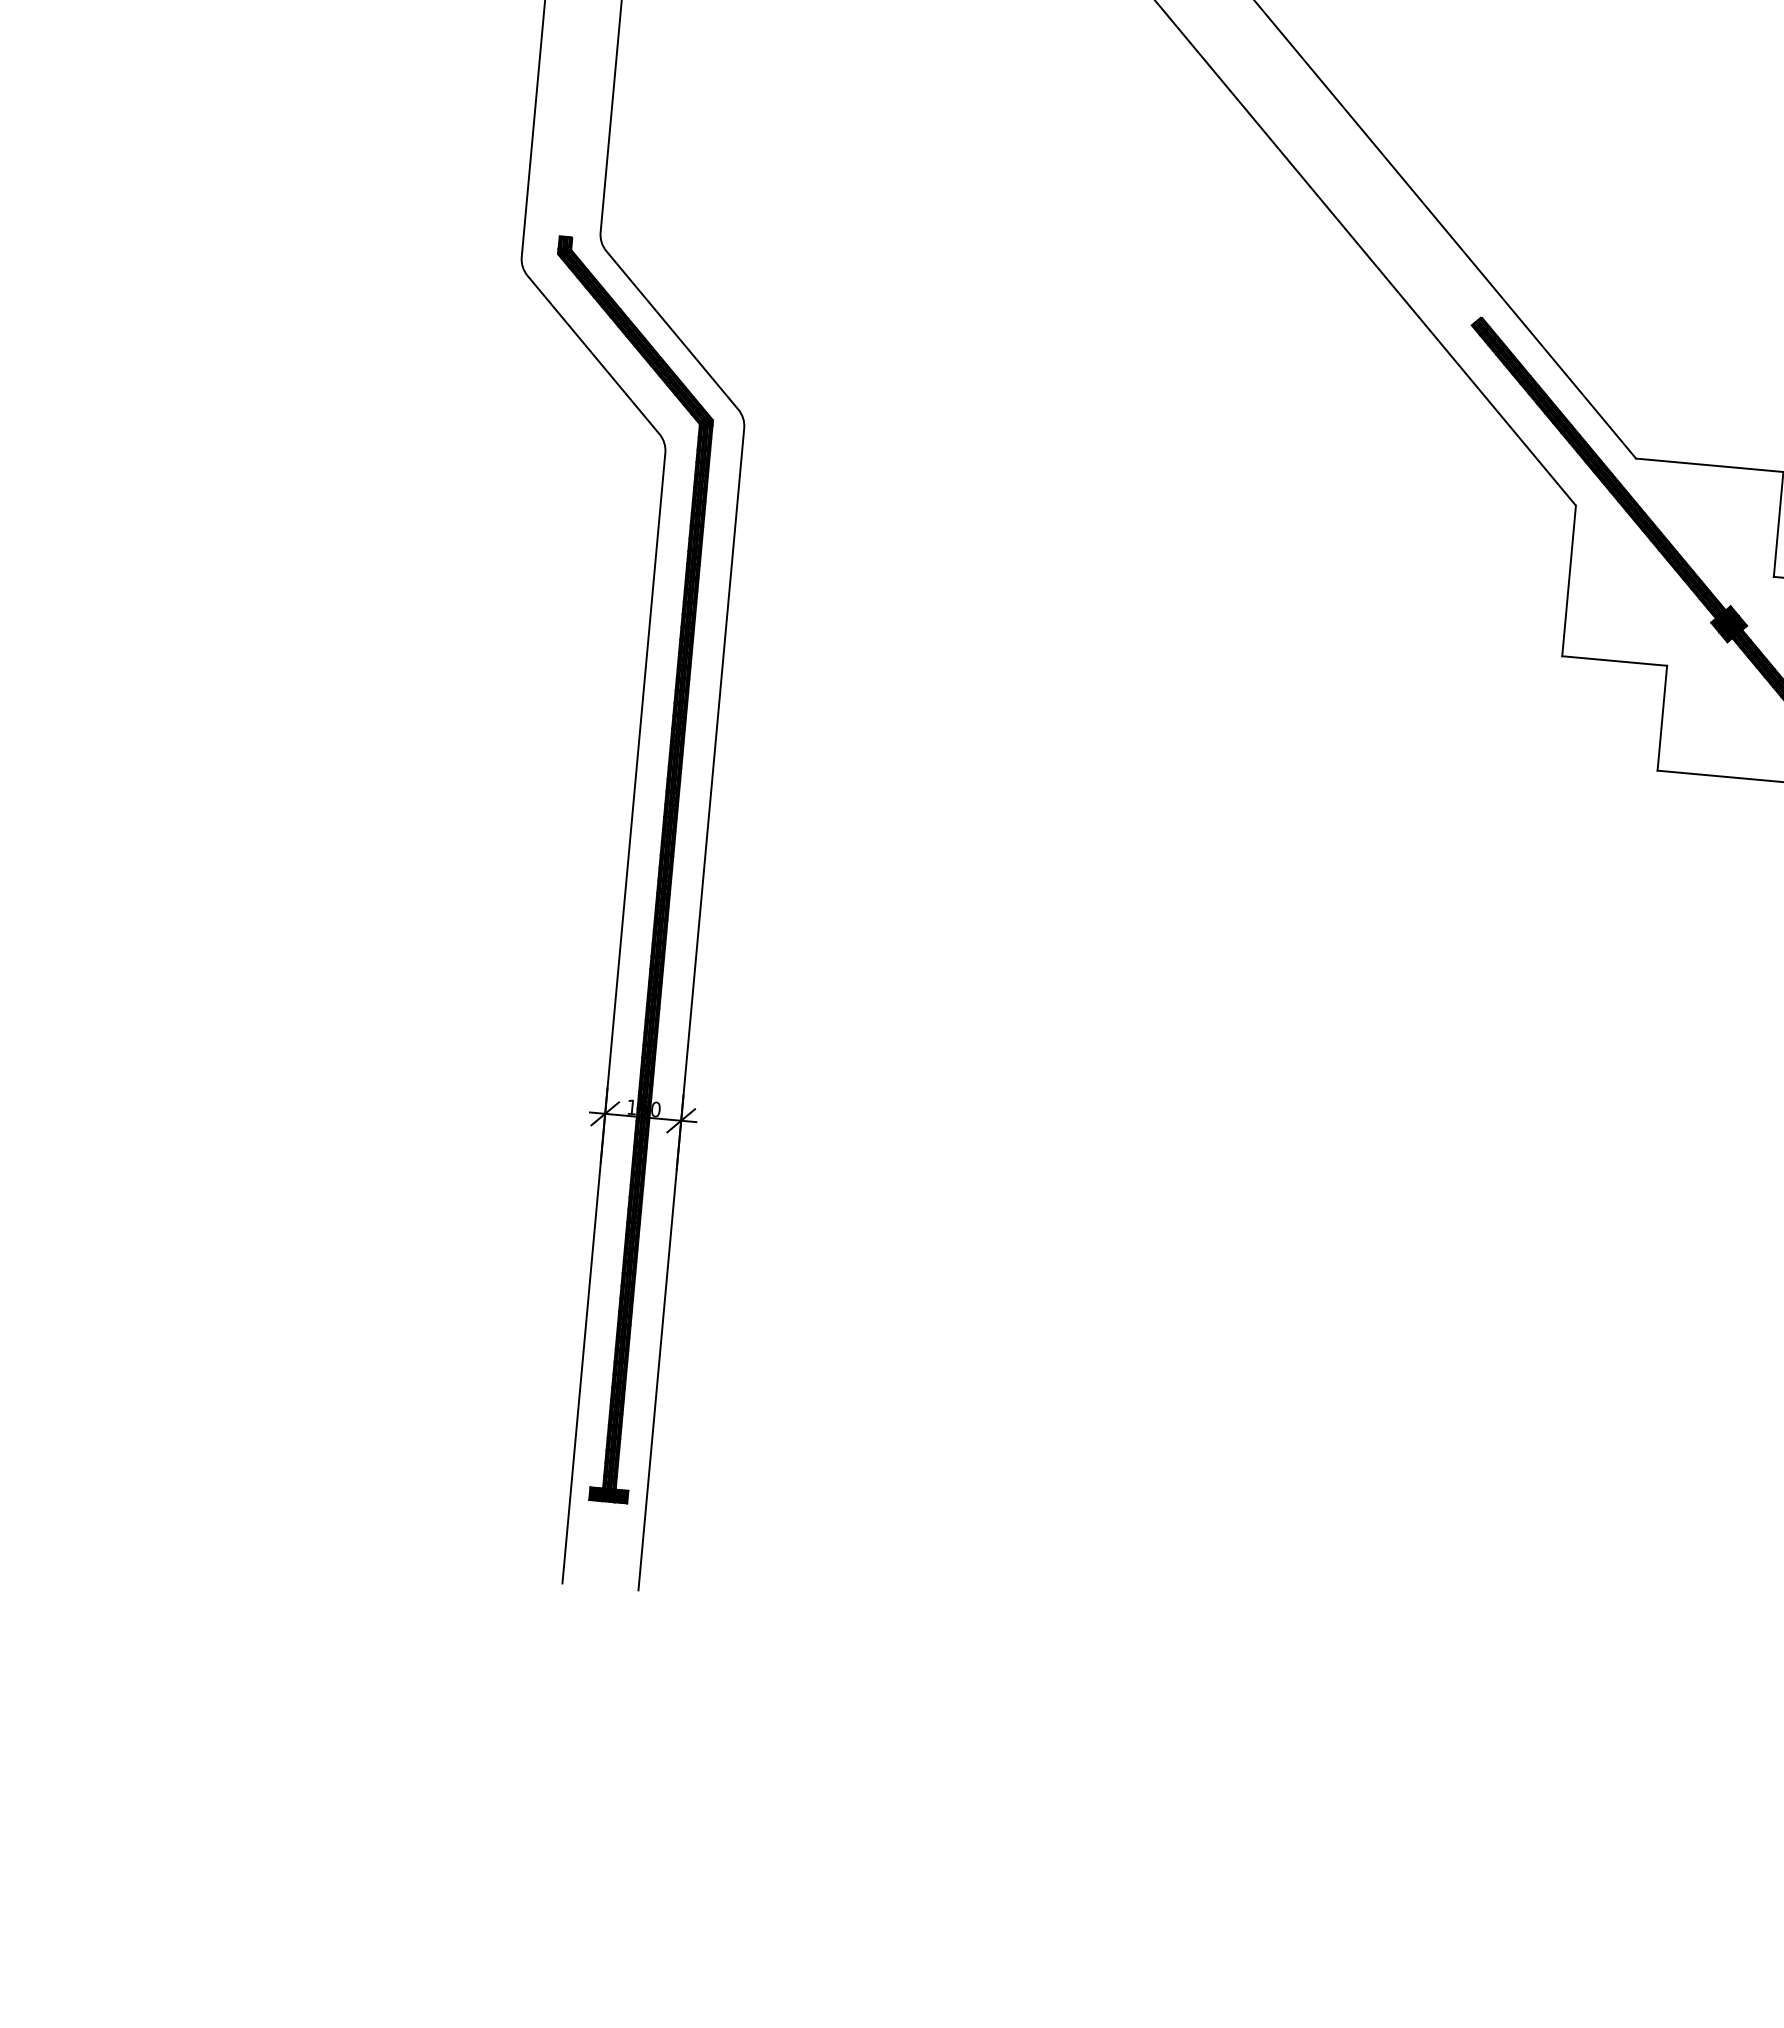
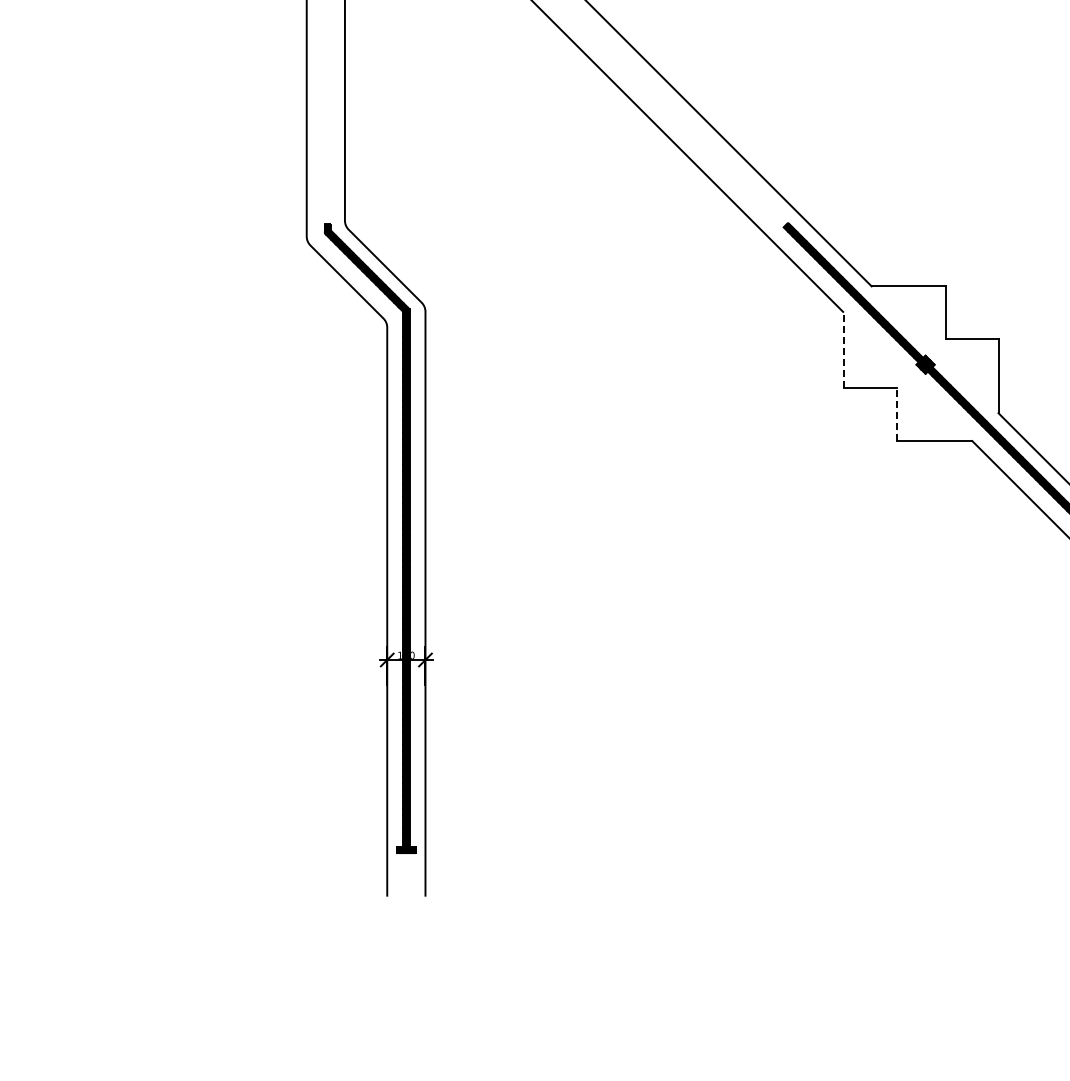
line: (1568, 580) -> (843, 350), solid -> dashed
line: (1662, 717) -> (896, 414), solid -> dashed

